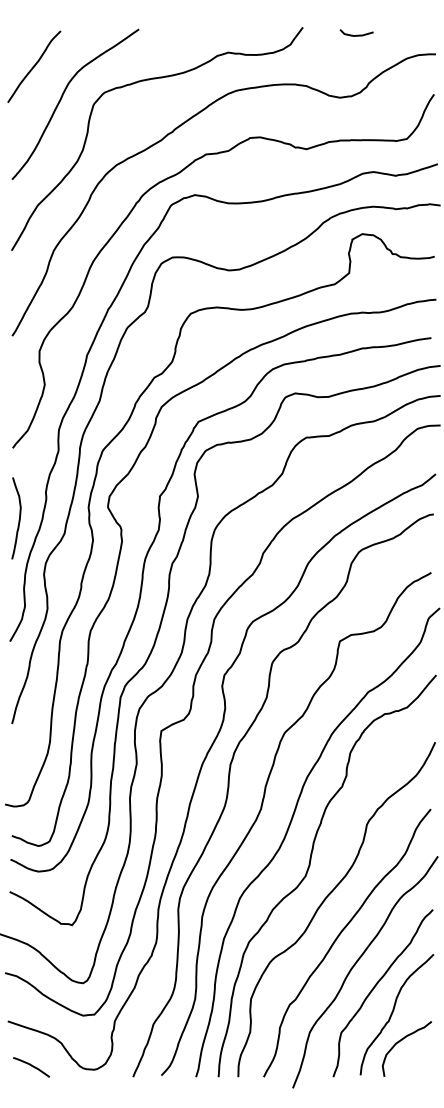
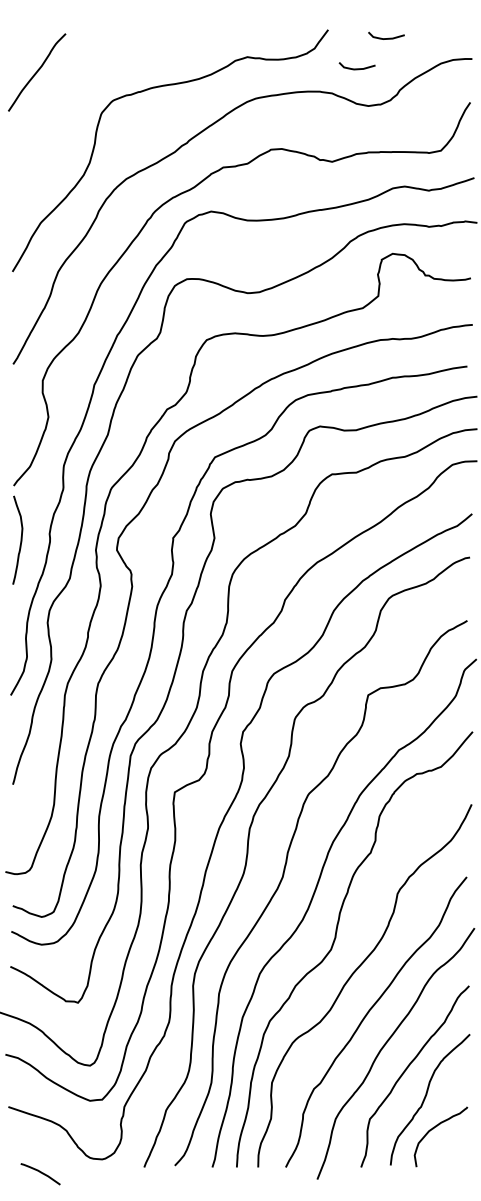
curve: (329, 62) -> (356, 67), added
curve: (62, 98) -> (67, 106), removed
curve: (18, 519) -> (19, 541), moved
curve: (31, 1066) -> (40, 1173), moved

